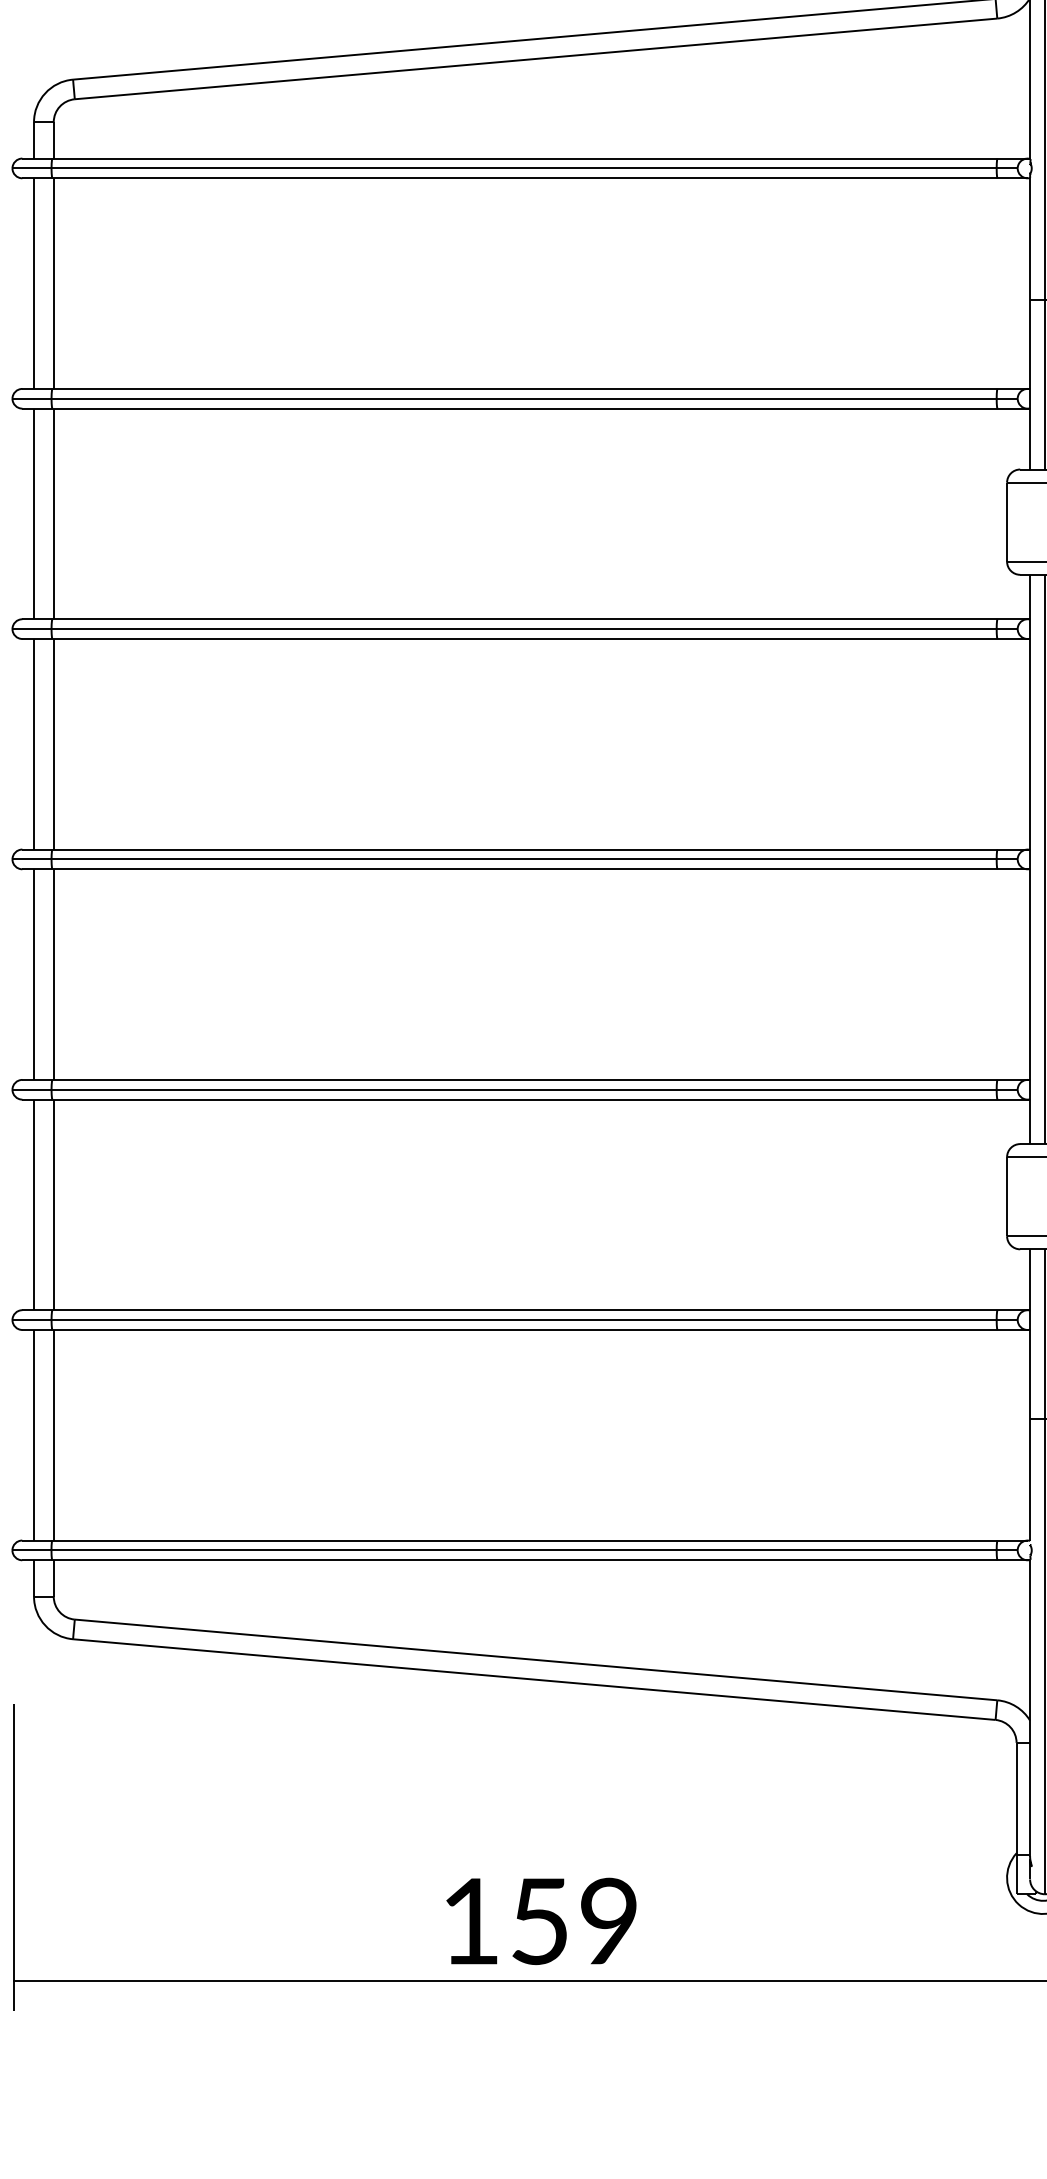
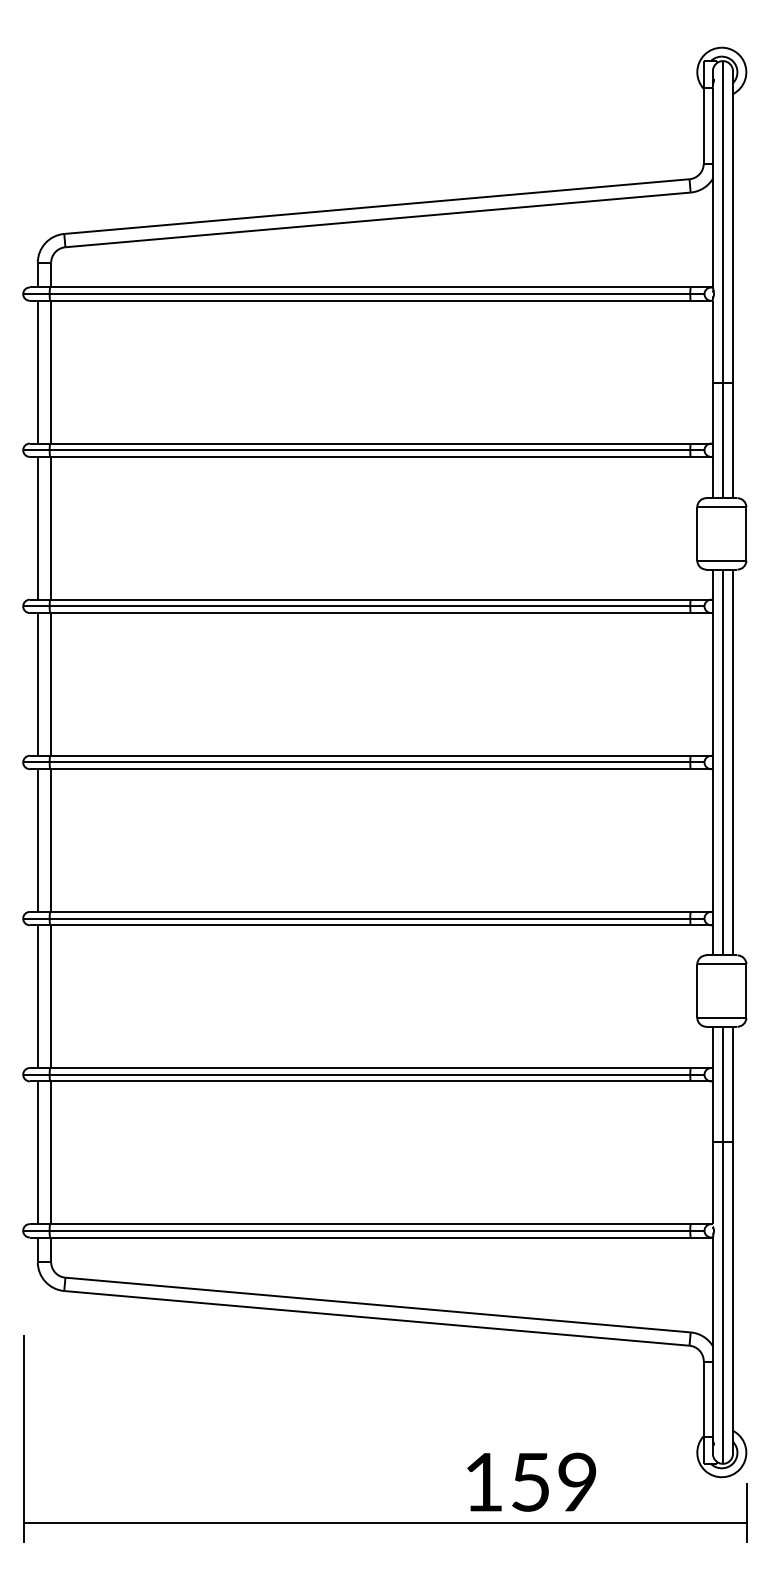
text: (541, 1920) -> (531, 1481), moved

